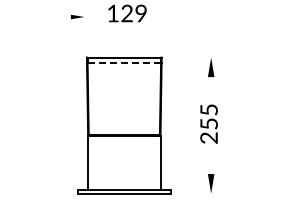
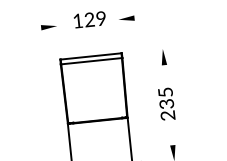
part: (77, 16) -> (48, 26), size x1.43
part: (171, 17) -> (126, 19), added
line: (124, 63) -> (91, 61), dashed -> solid
text: (208, 123) -> (166, 103), 255 -> 235

